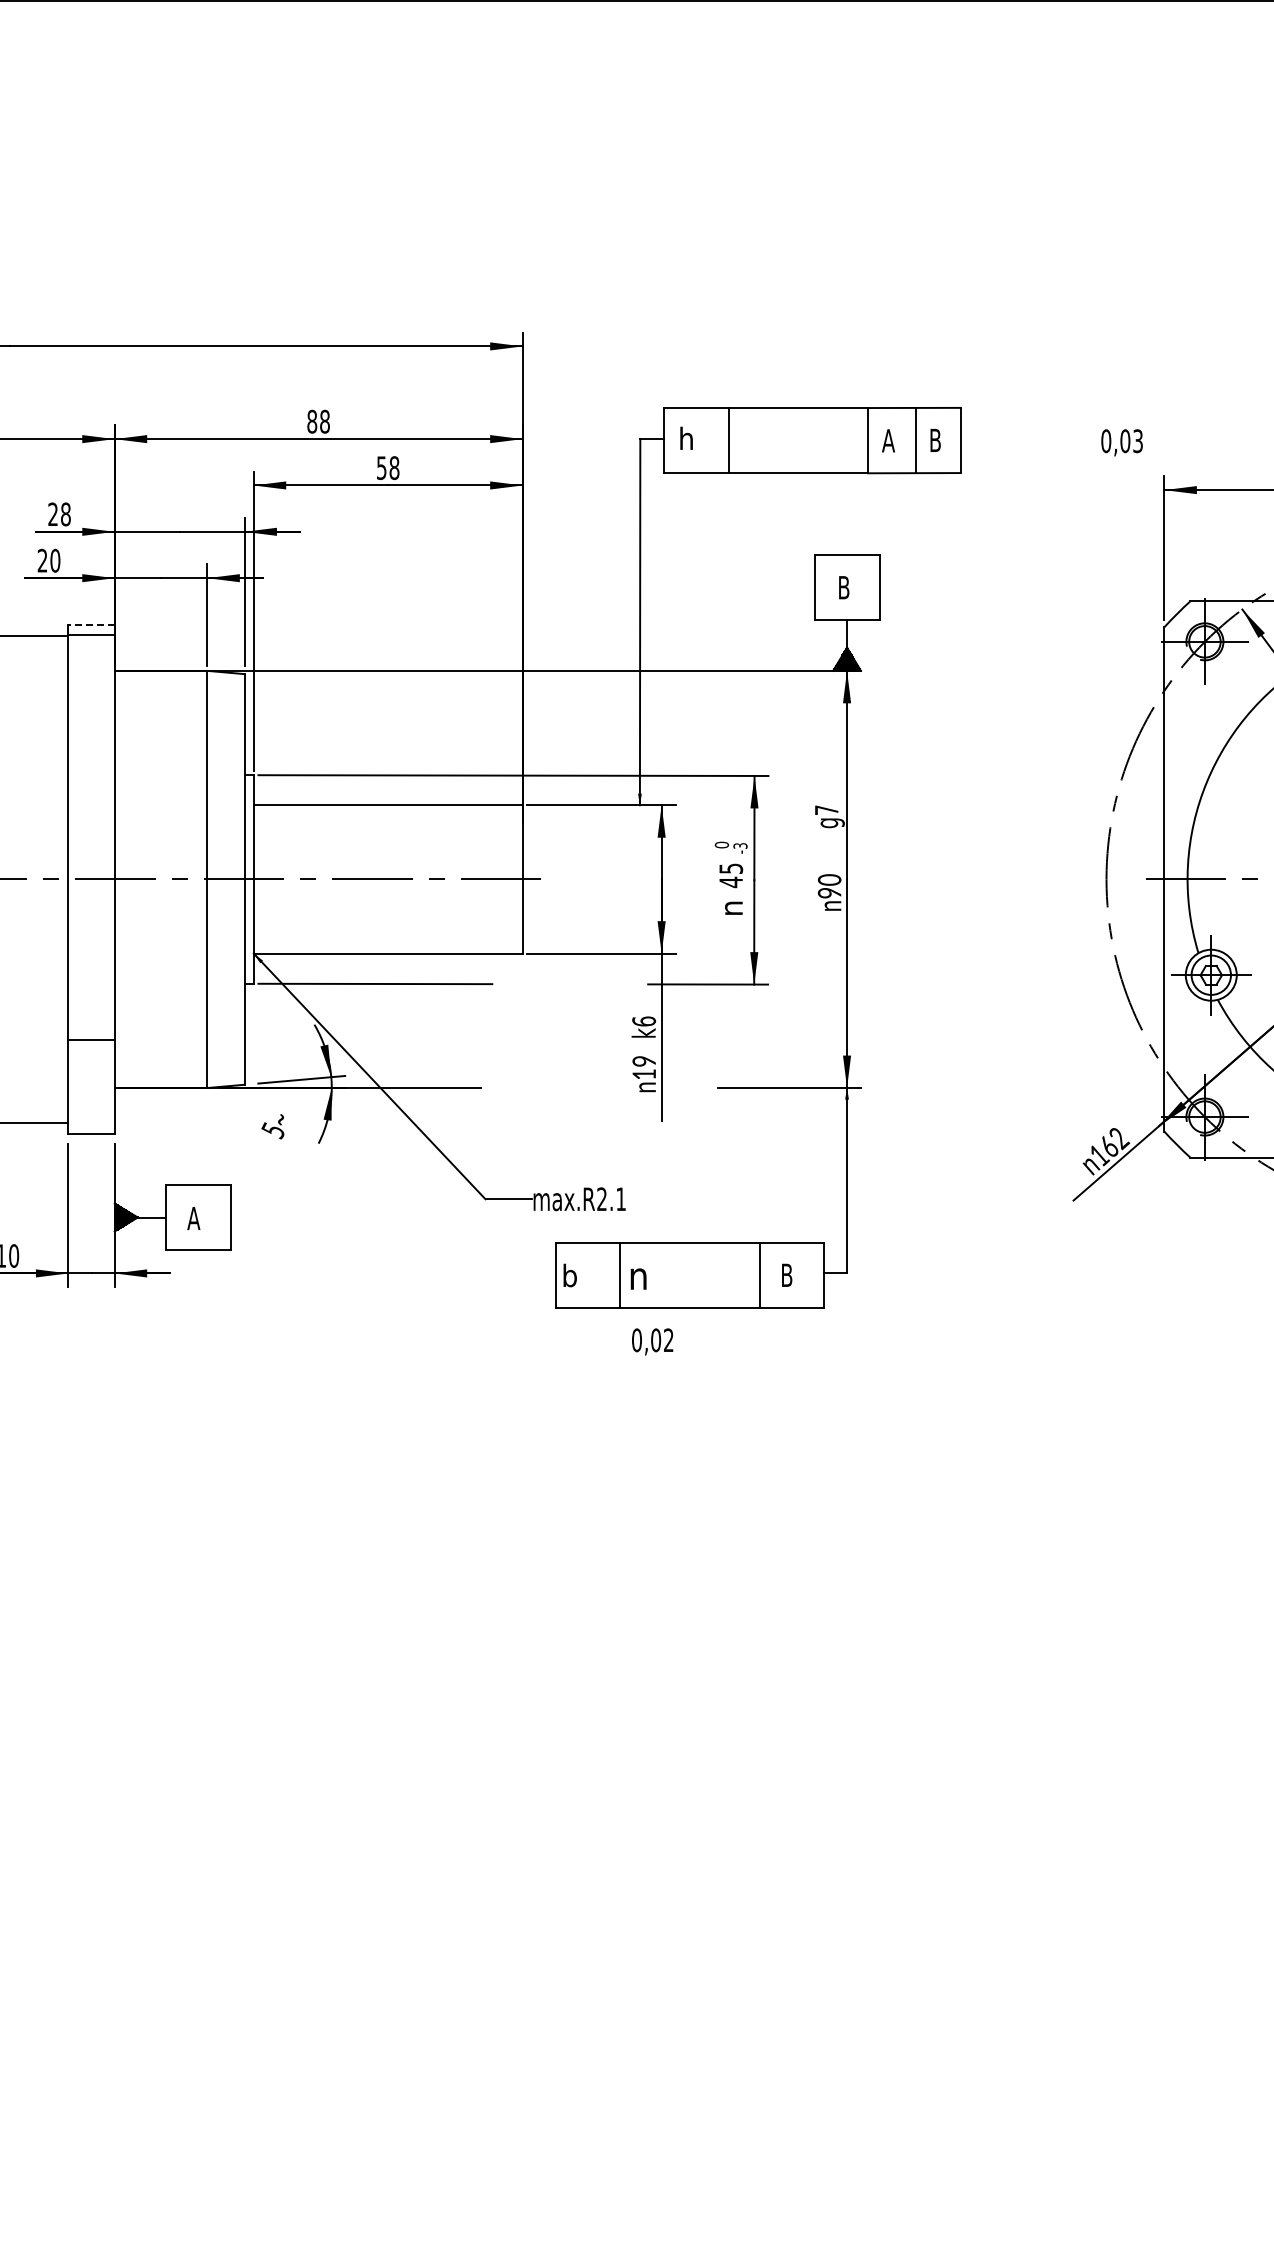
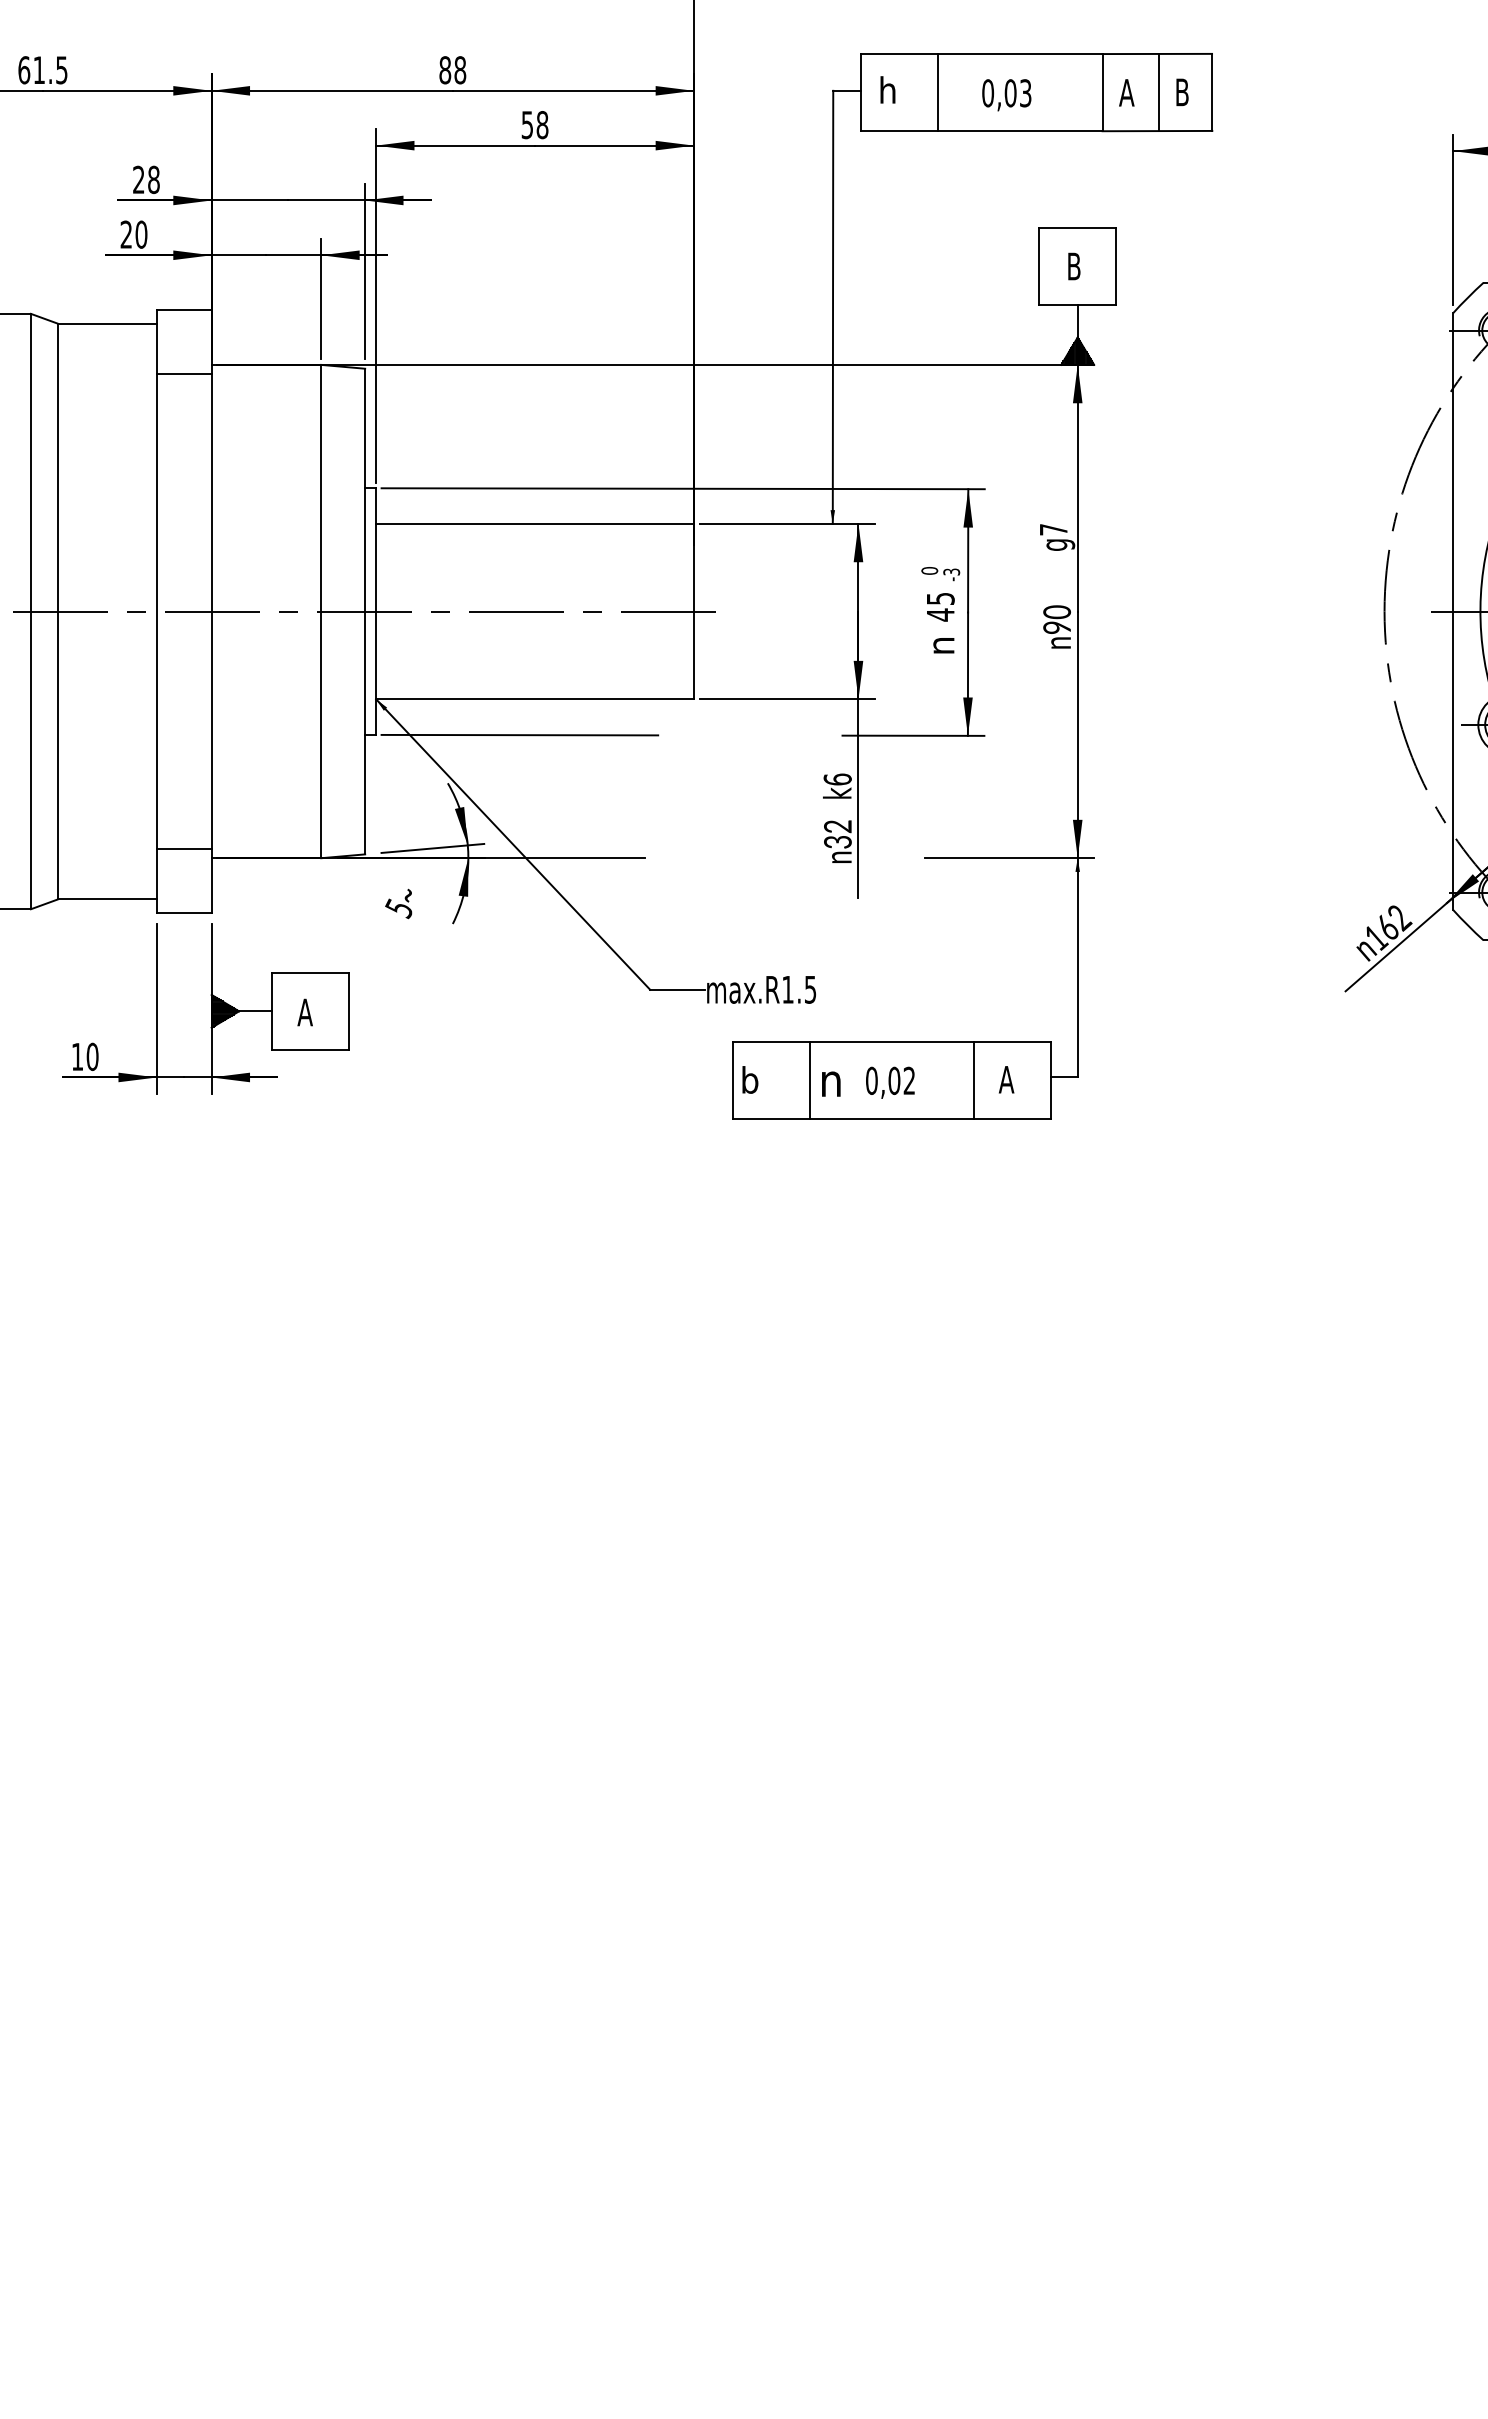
text: (1121, 442) -> (1006, 94), moved
line: (91, 624) -> (184, 310), dashed -> solid
line: (91, 634) -> (184, 373), moved
line: (91, 1040) -> (184, 849), moved
text: (643, 1067) -> (836, 833), 19 -> 32
text: (611, 1199) -> (799, 990), max.R2.1 -> max.R1.5
text: (786, 1274) -> (1006, 1078), B -> A
text: (652, 1341) -> (890, 1082), moved

